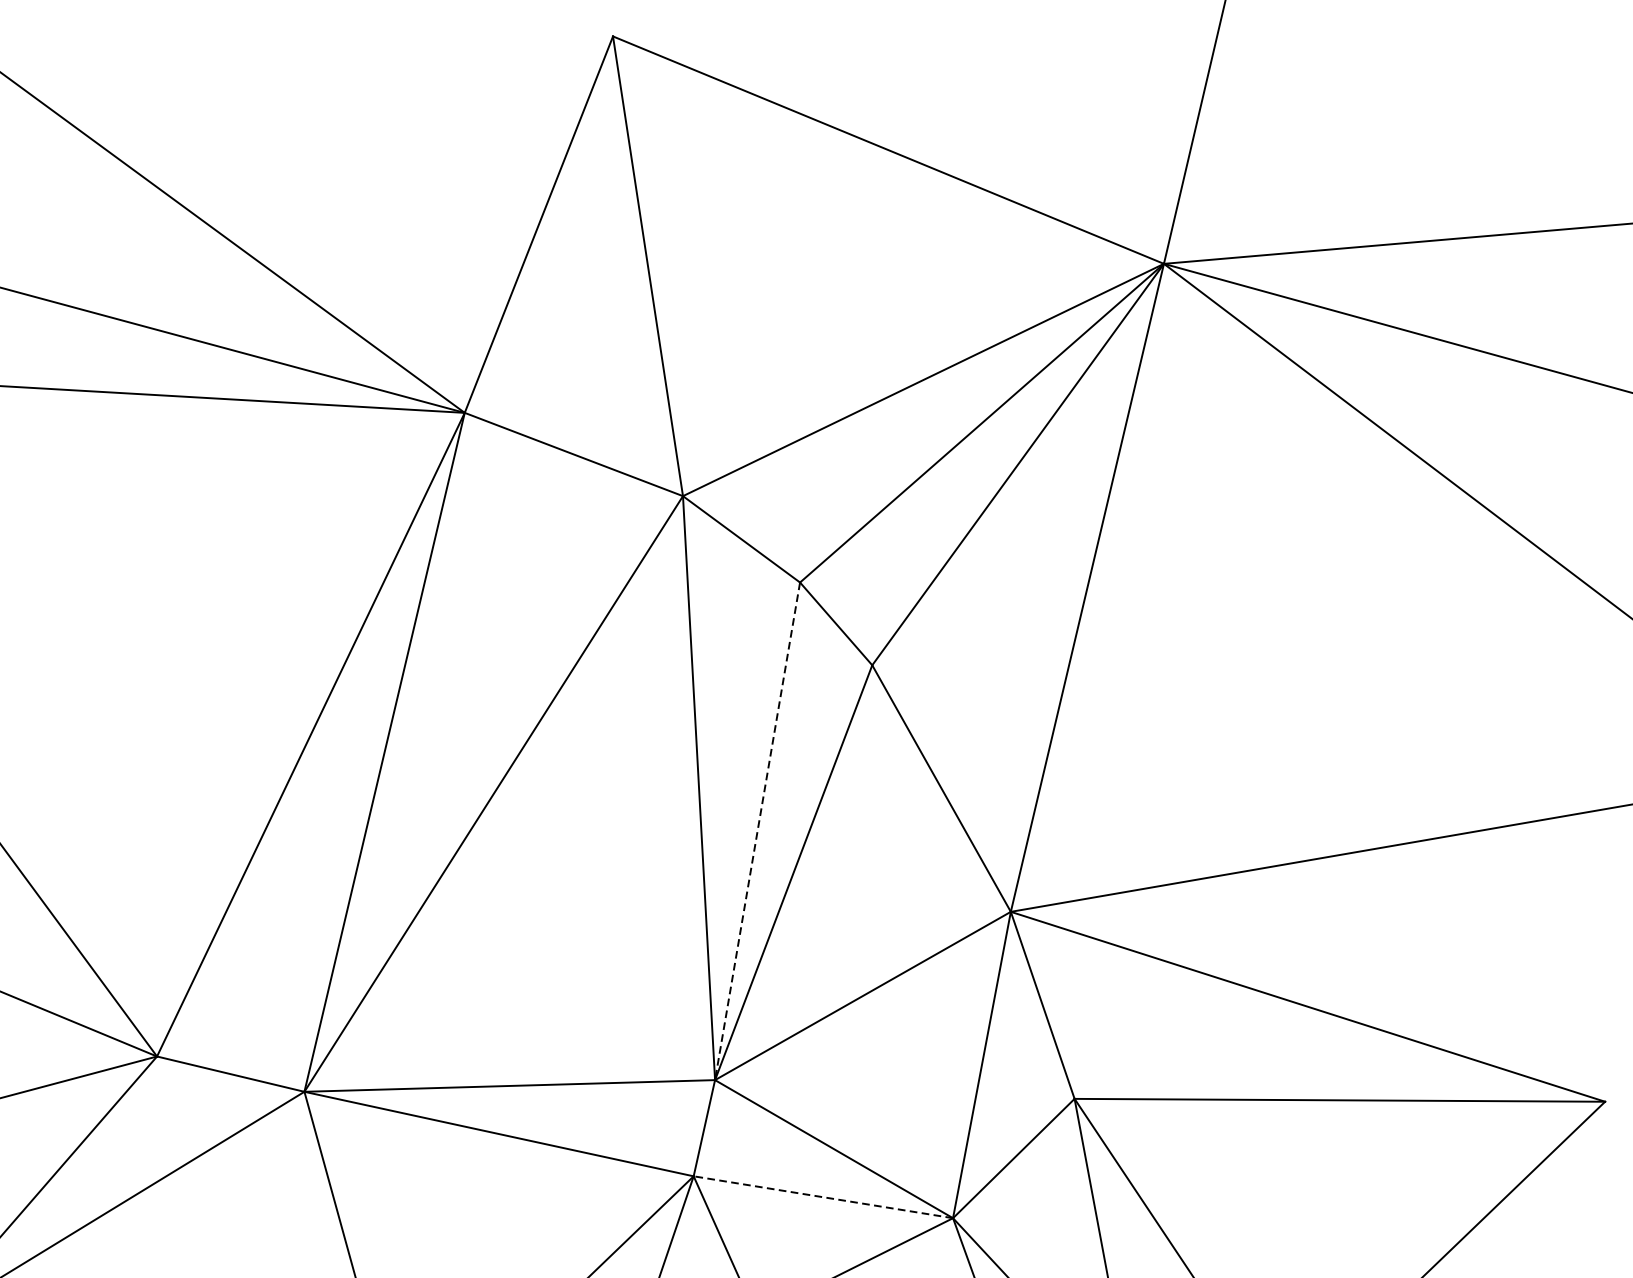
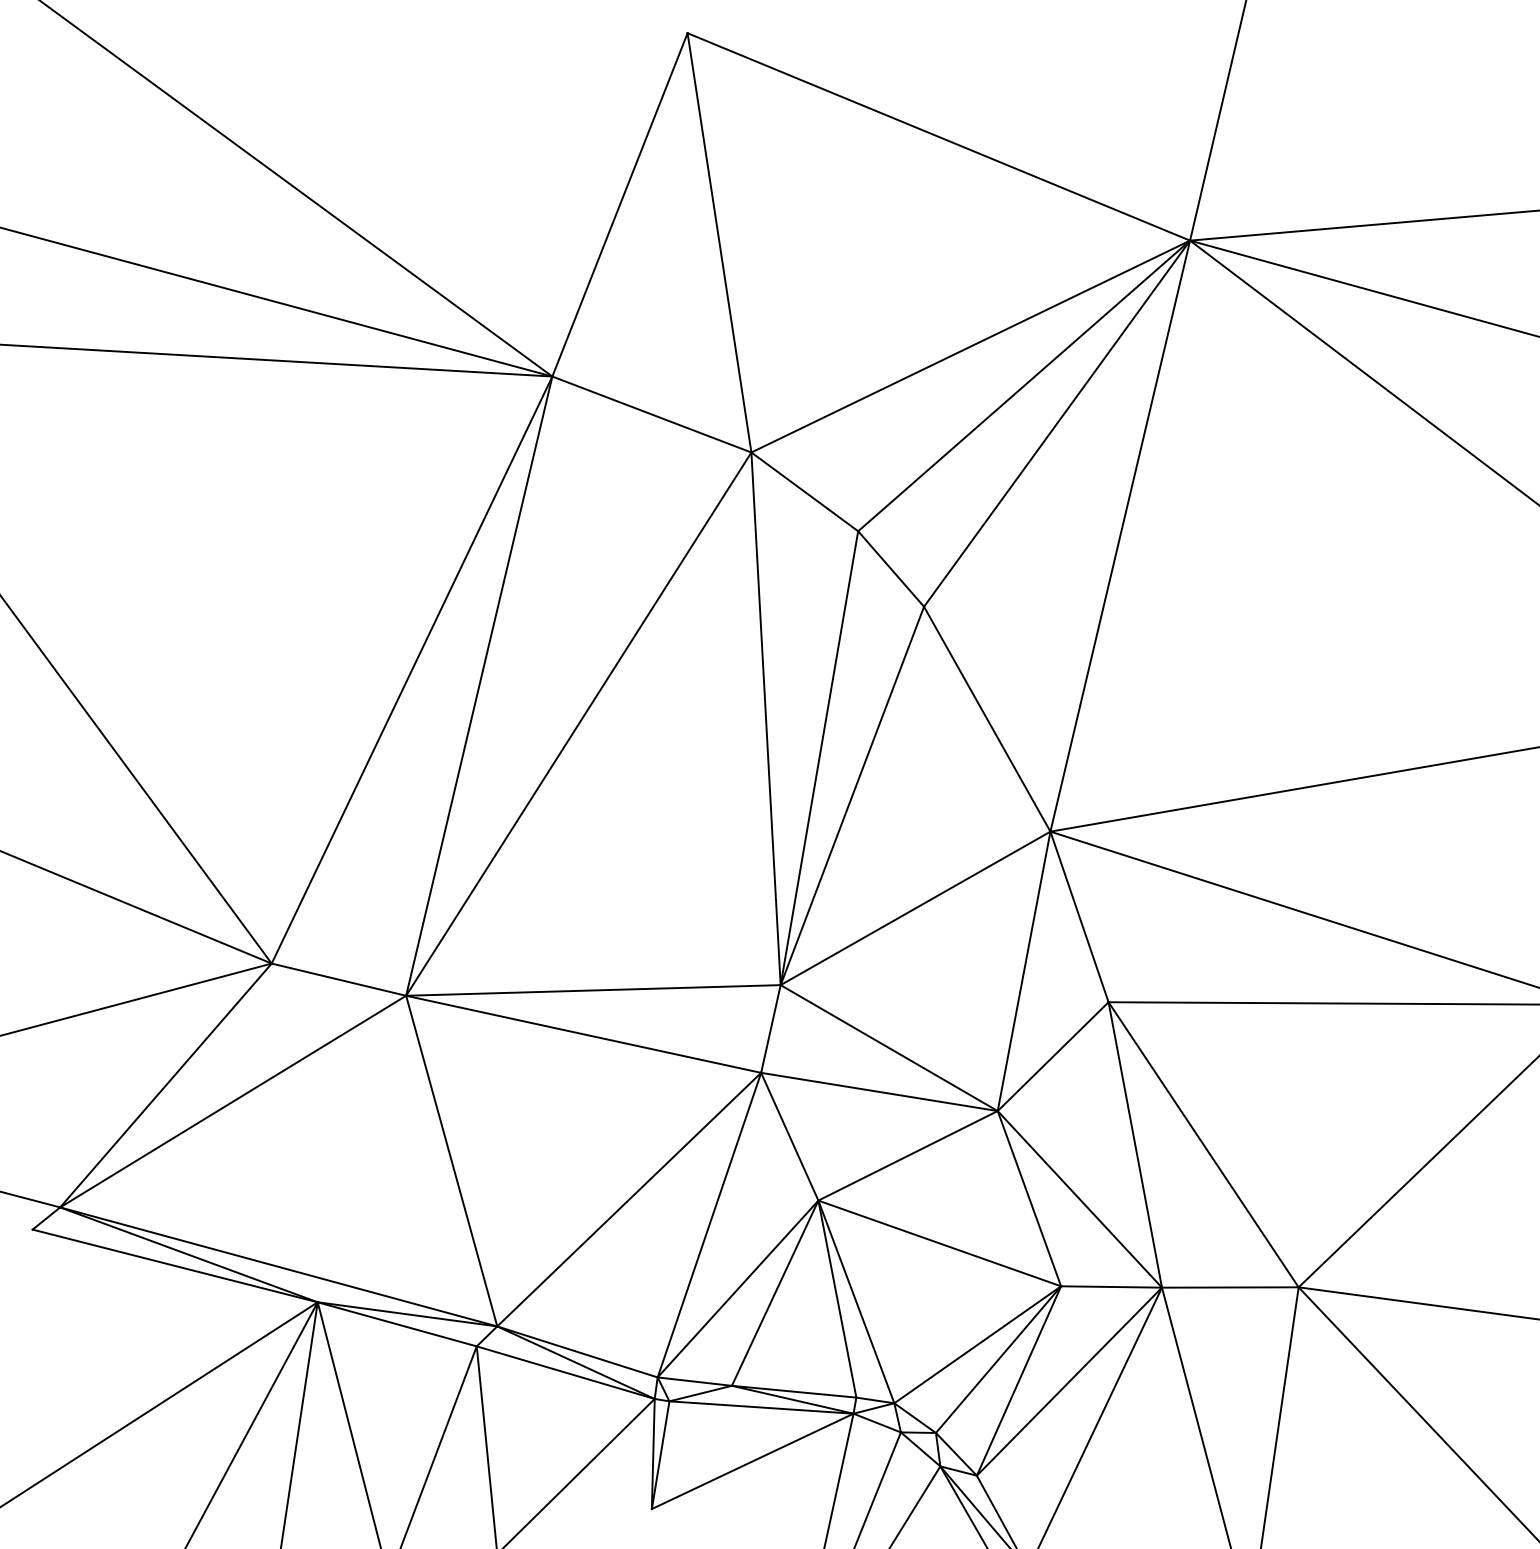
line: (757, 831) -> (819, 758), dashed -> solid
line: (823, 1196) -> (879, 1091), dashed -> solid

